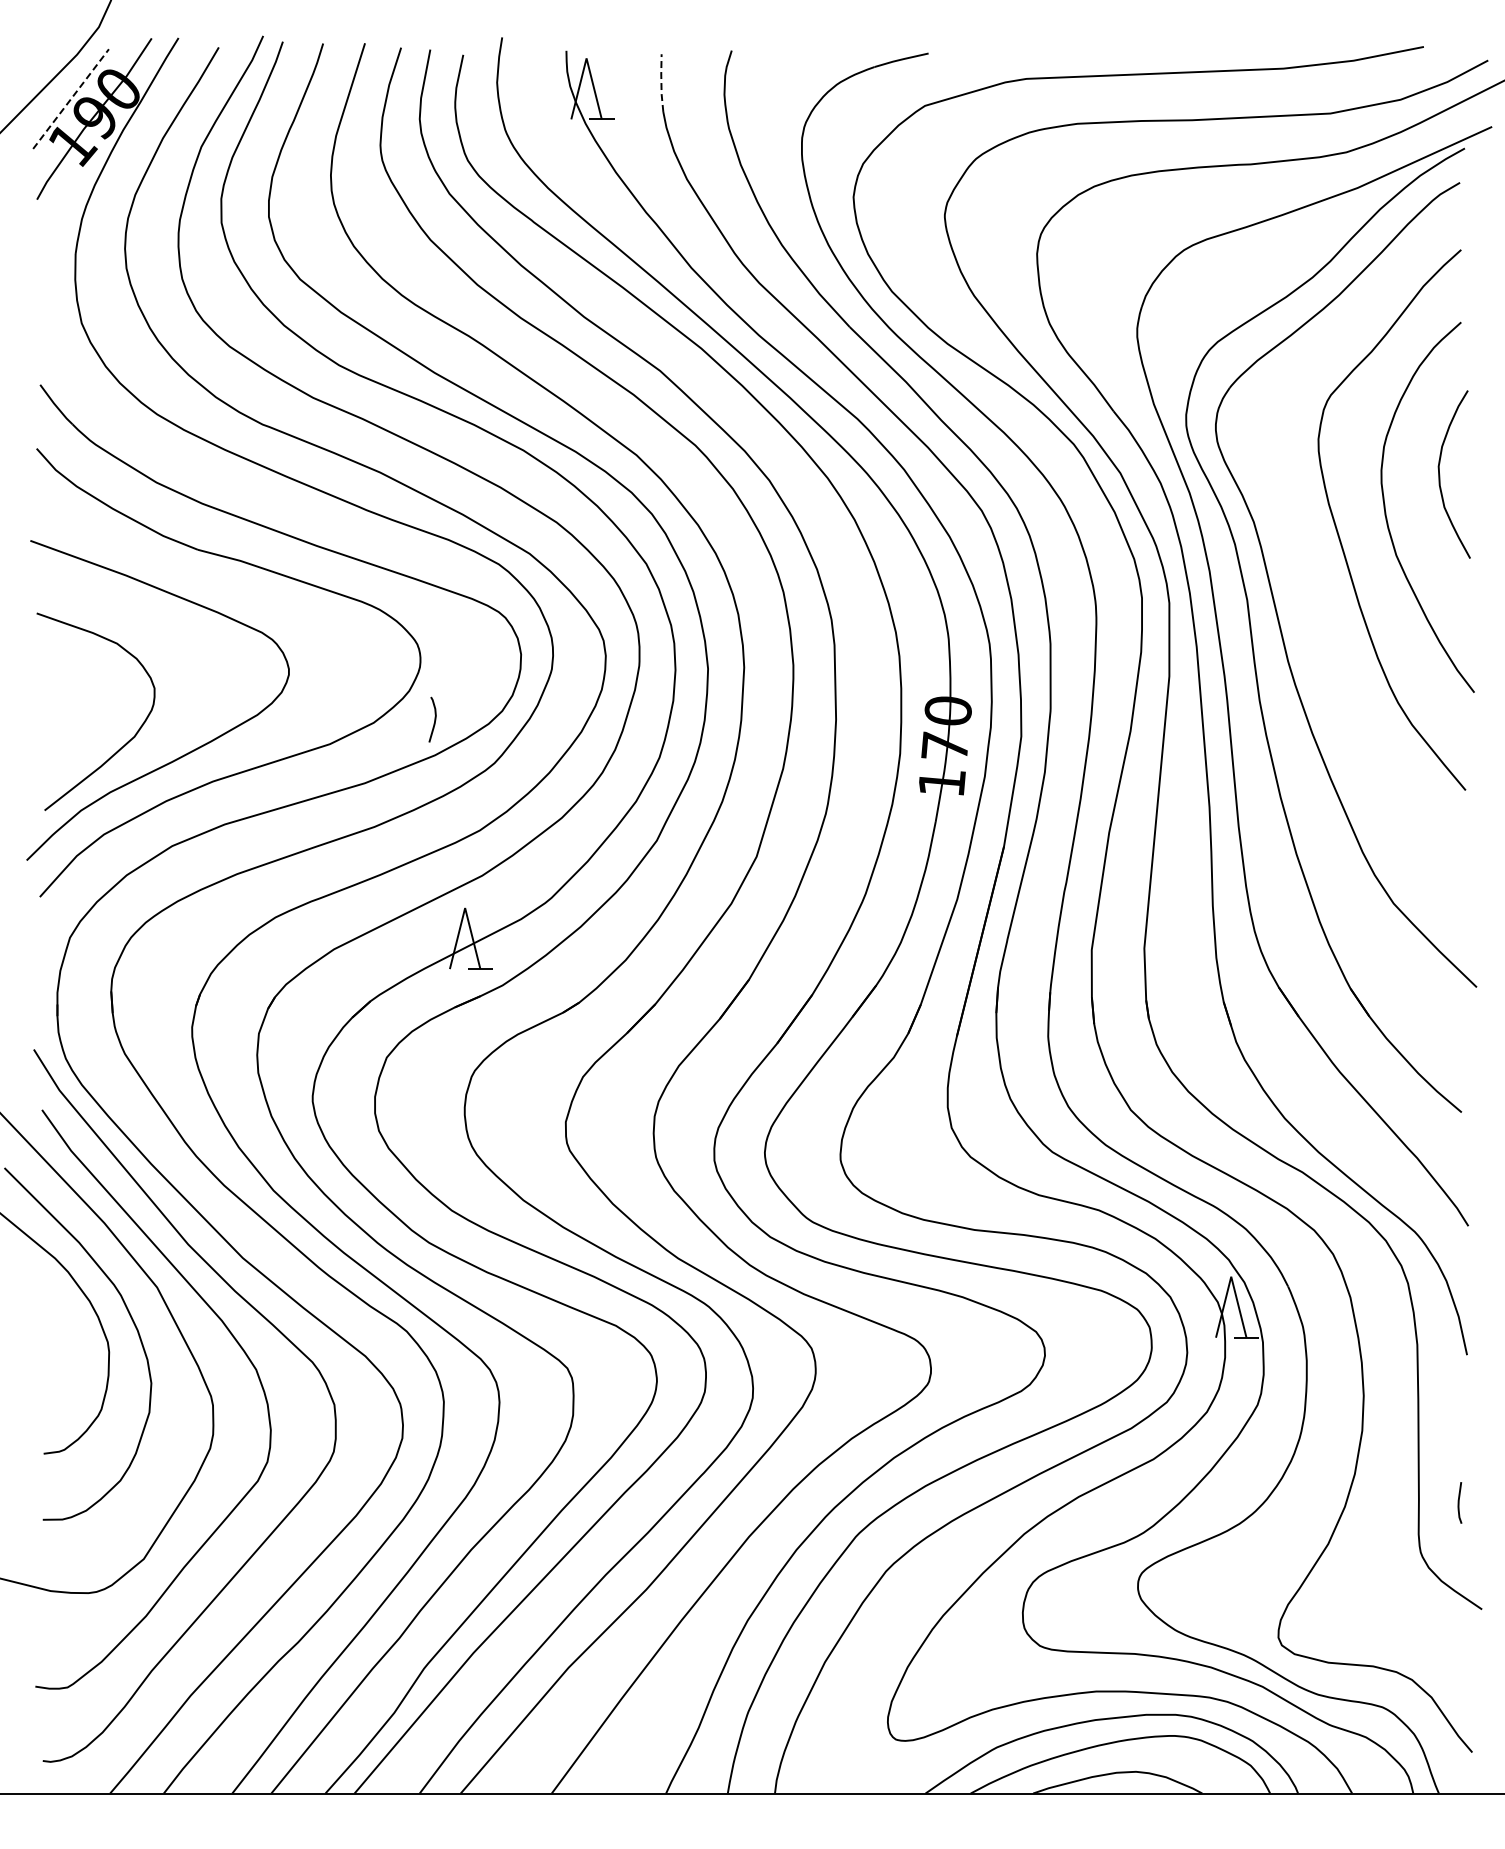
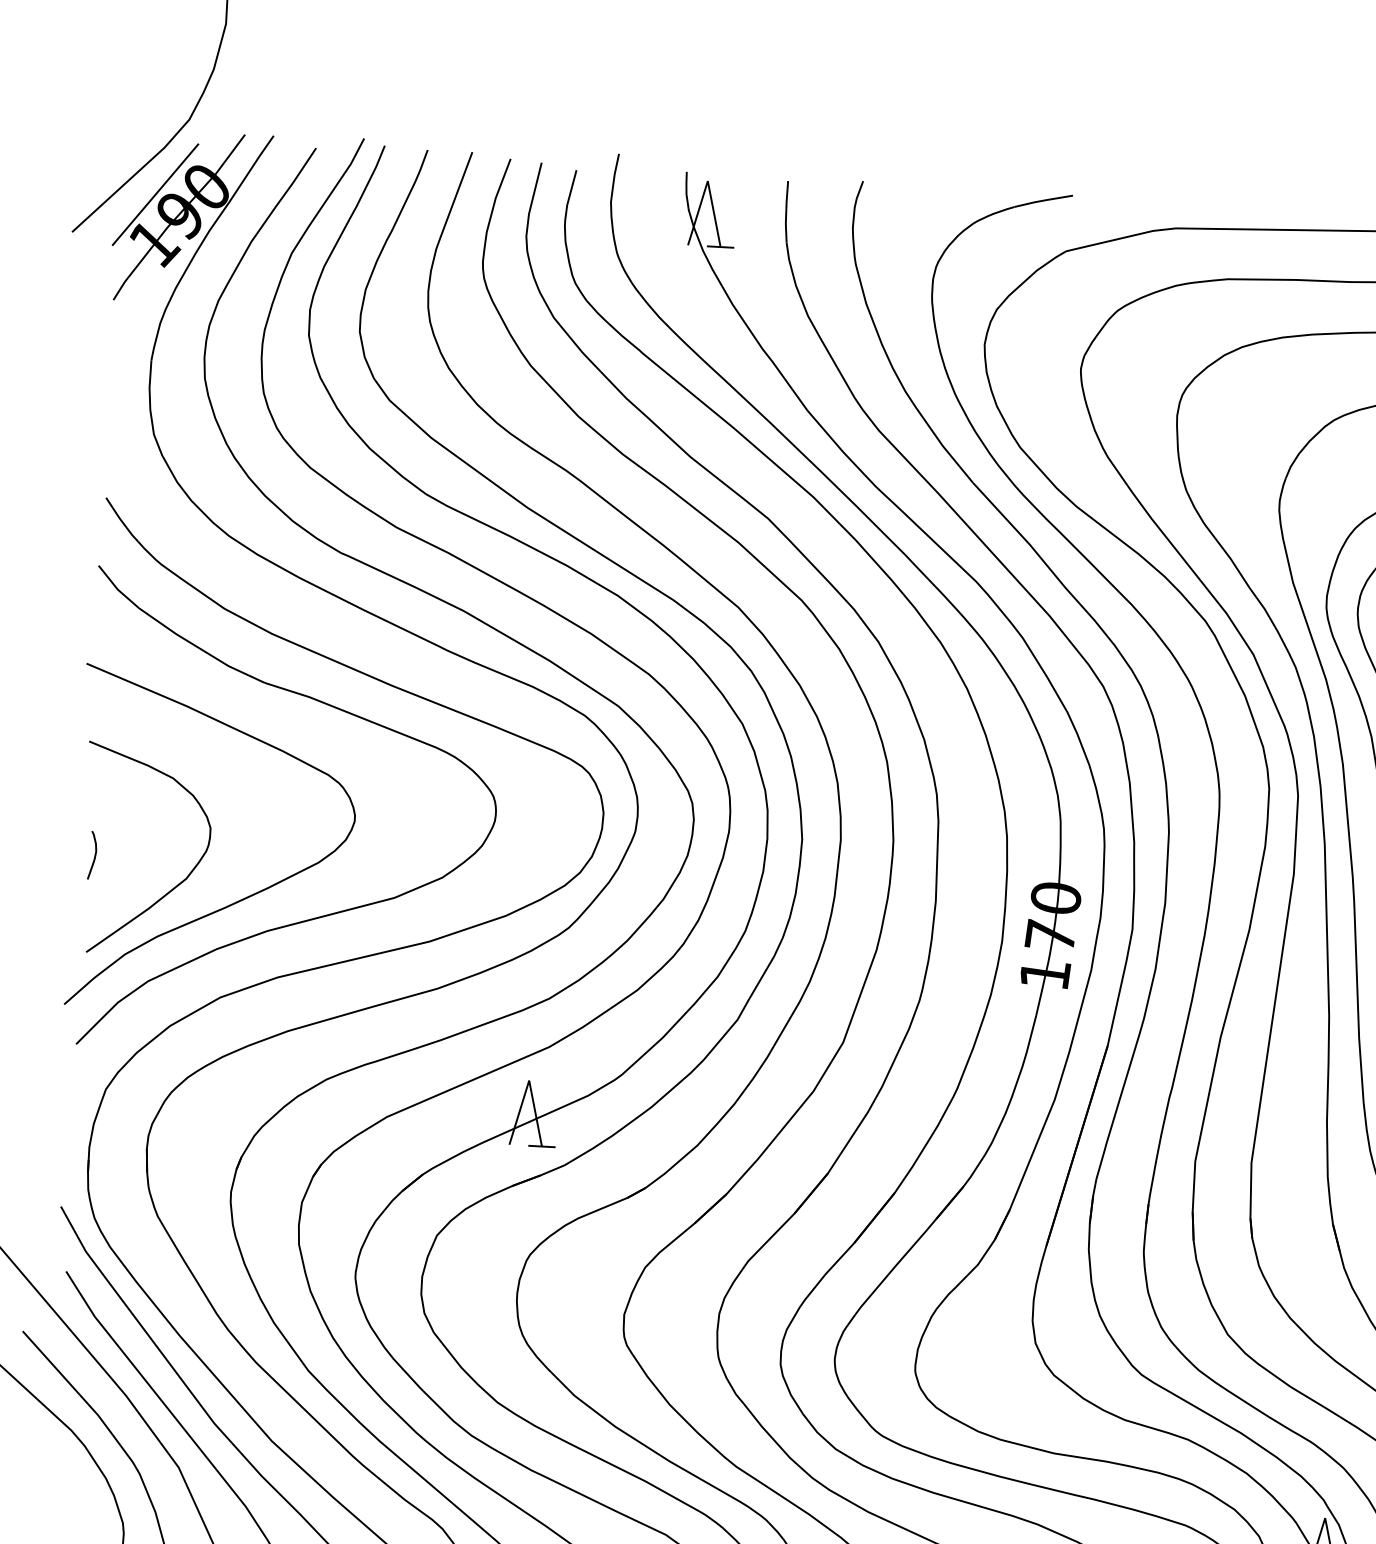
line: (661, 82) -> (786, 211), dashed -> solid
line: (71, 99) -> (155, 195), dashed -> solid
curve: (434, 719) -> (94, 855), moved

